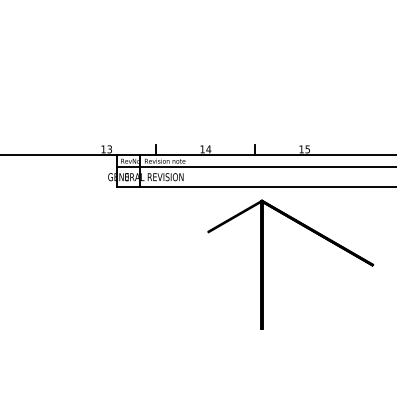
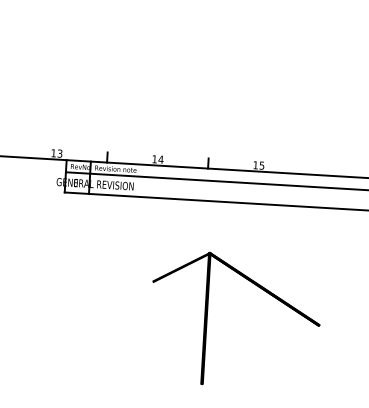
part: (263, 264) -> (207, 318), moved

